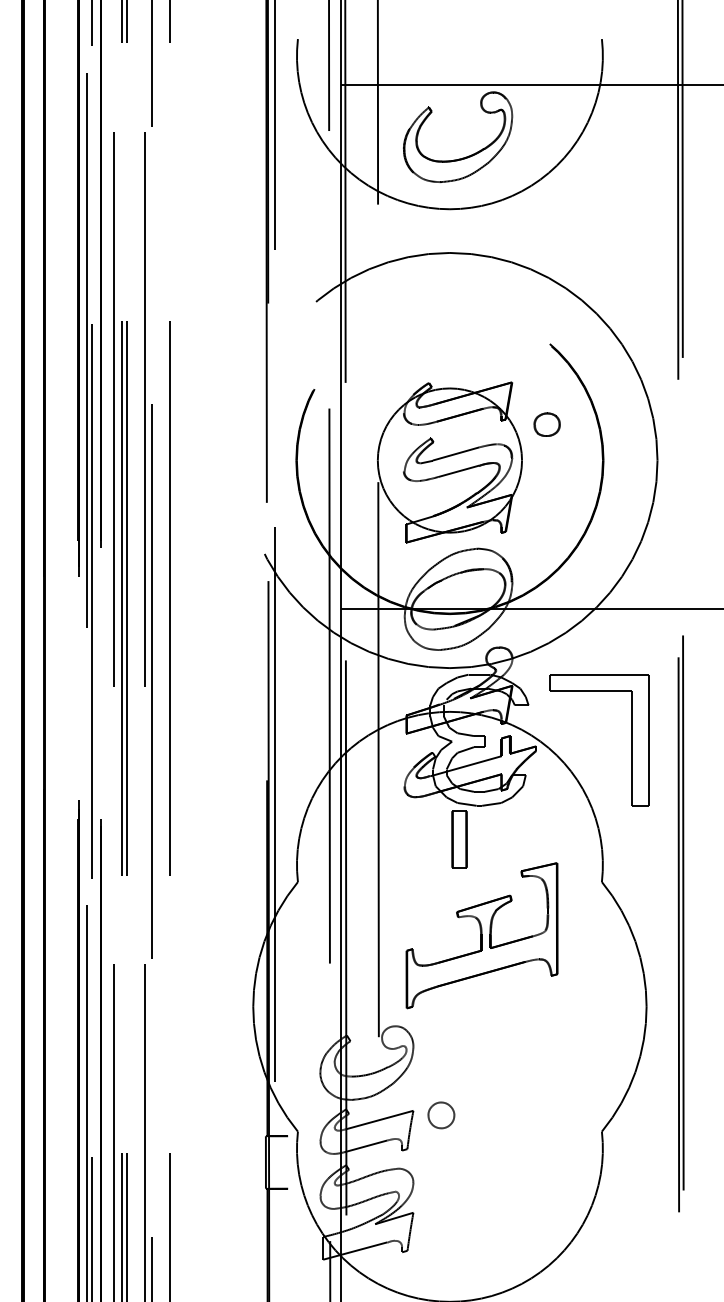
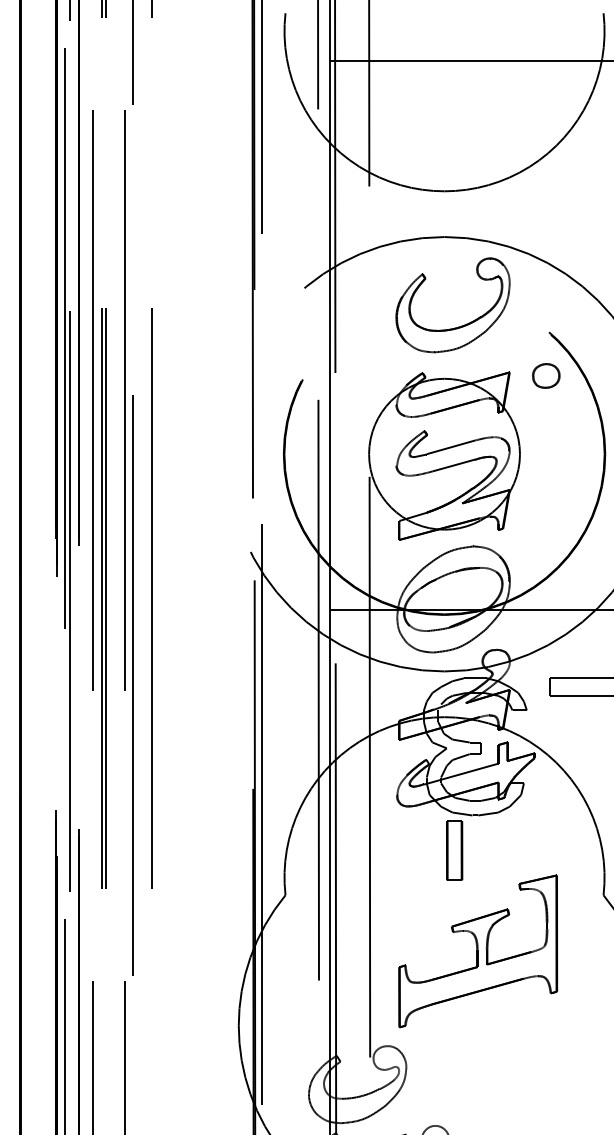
part: (462, 157) -> (457, 326), moved
part: (546, 424) -> (545, 375), moved

